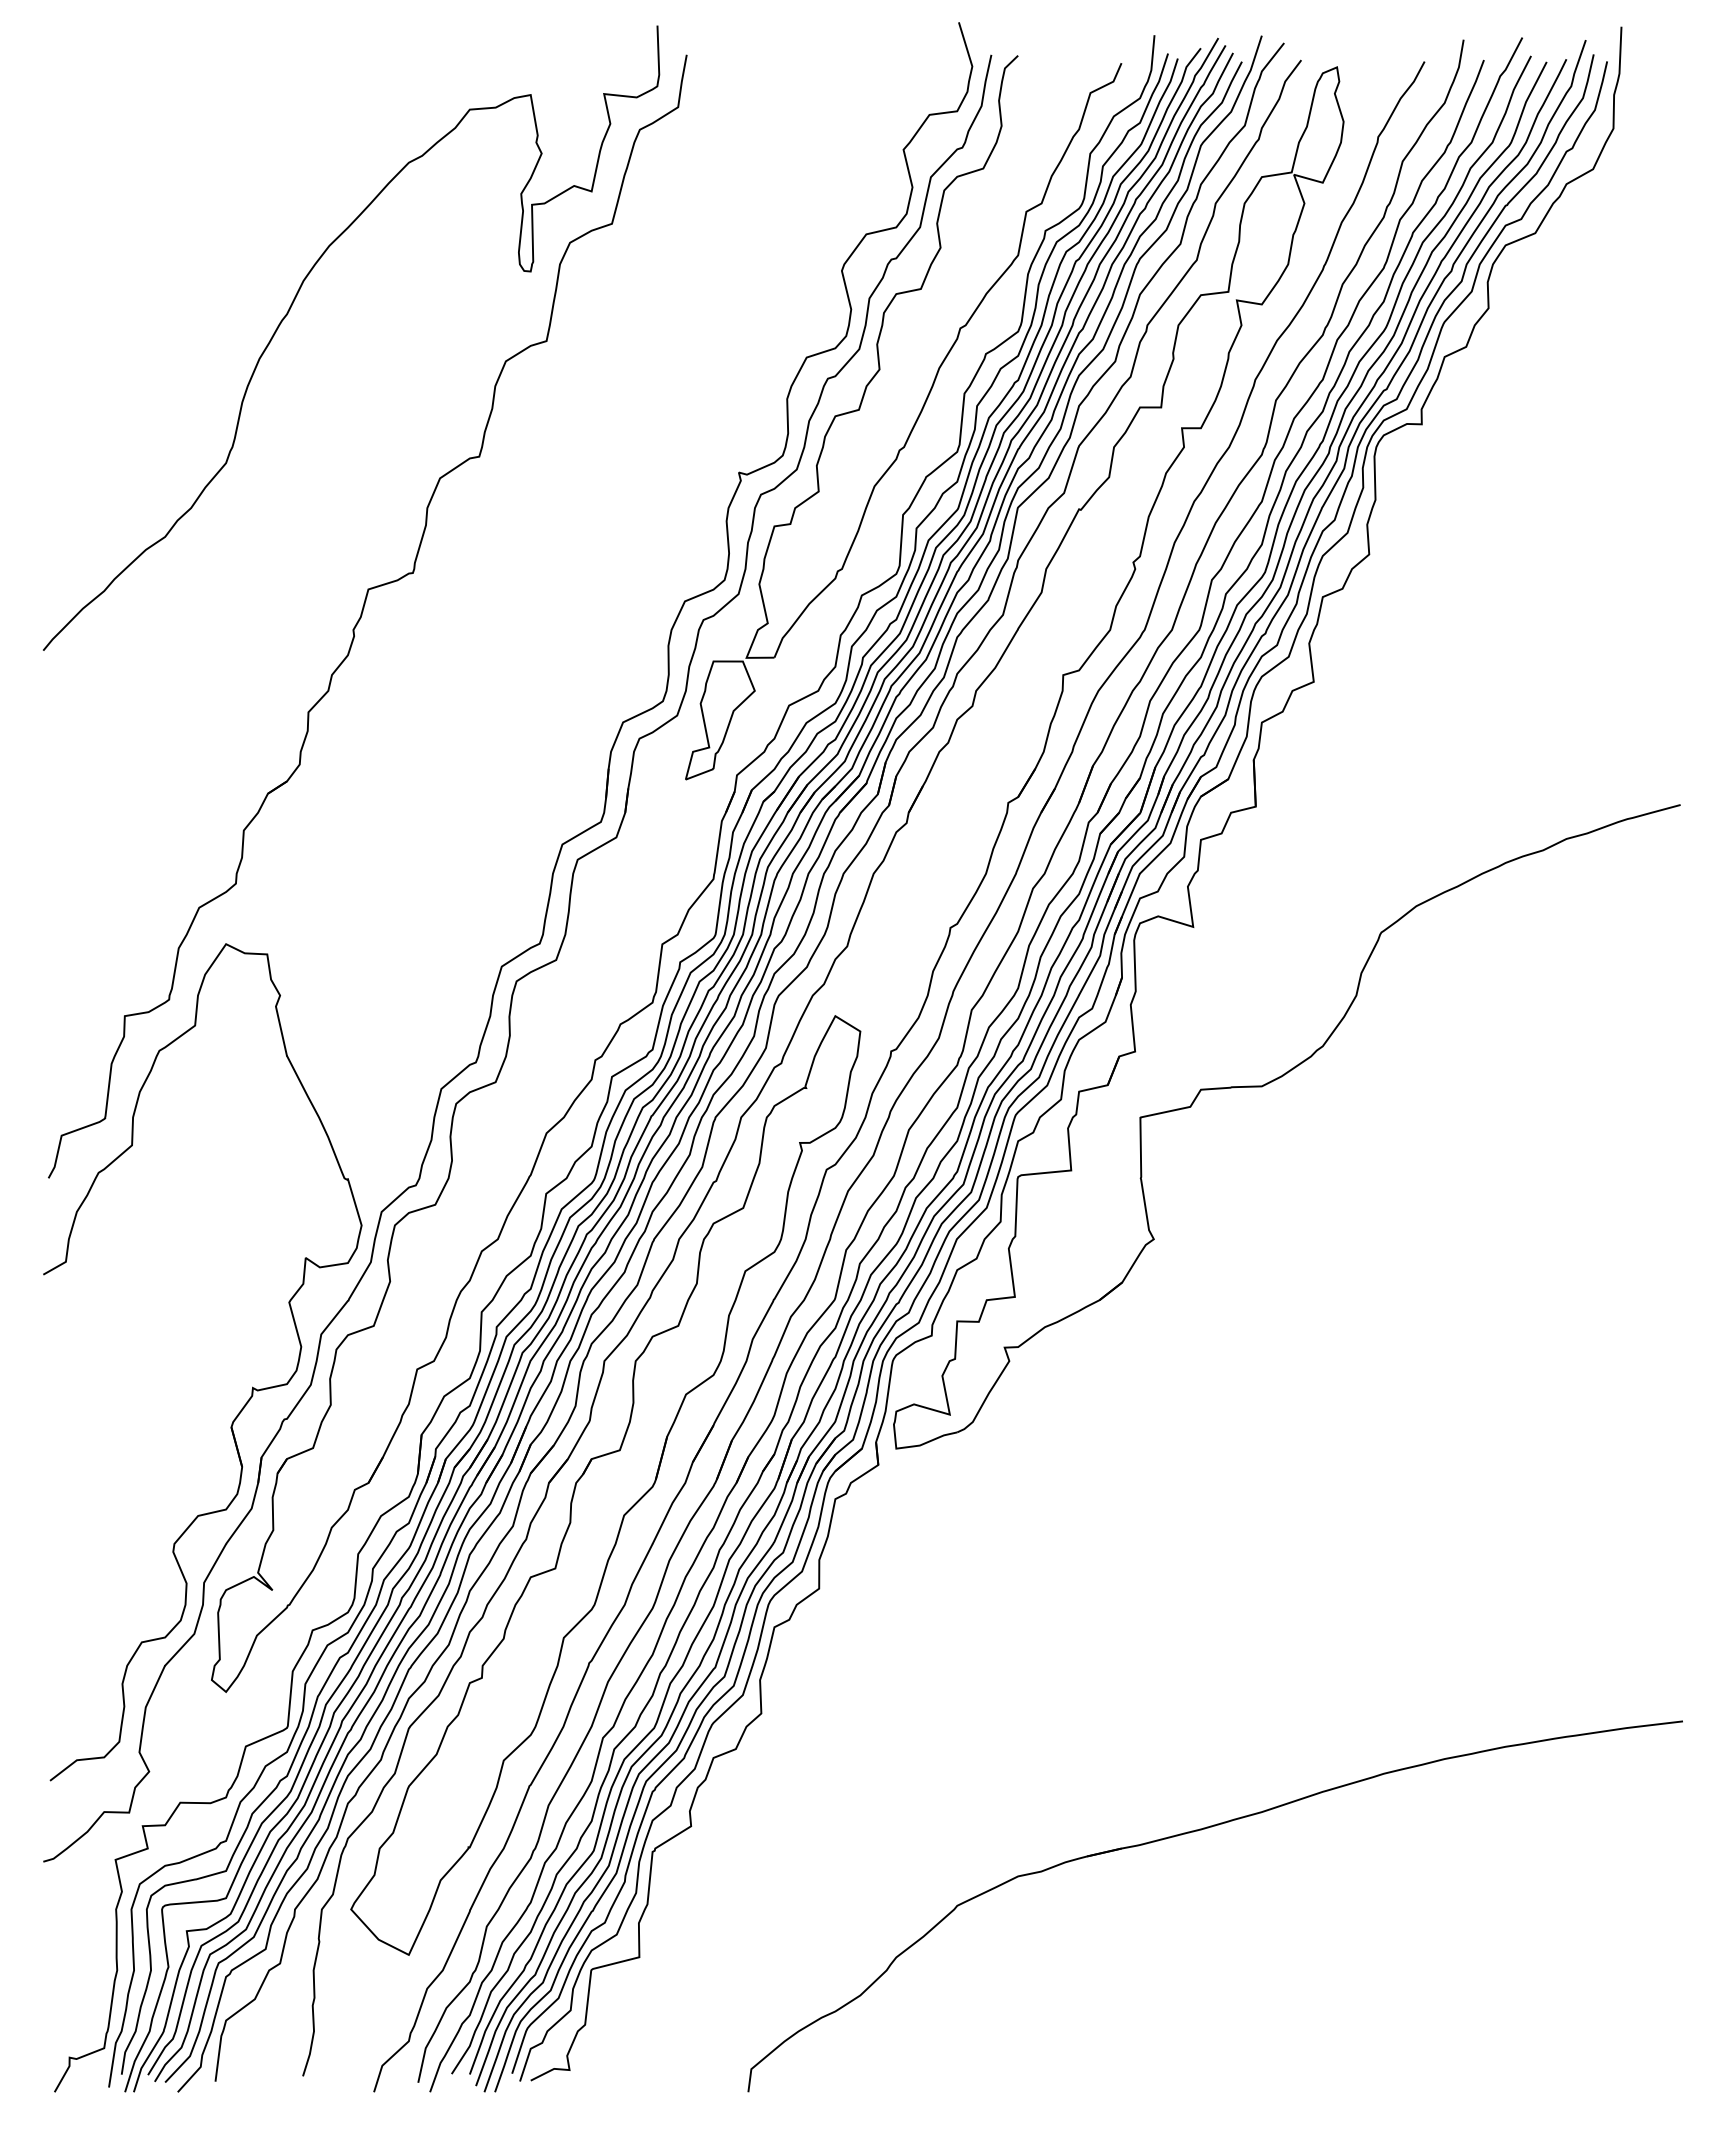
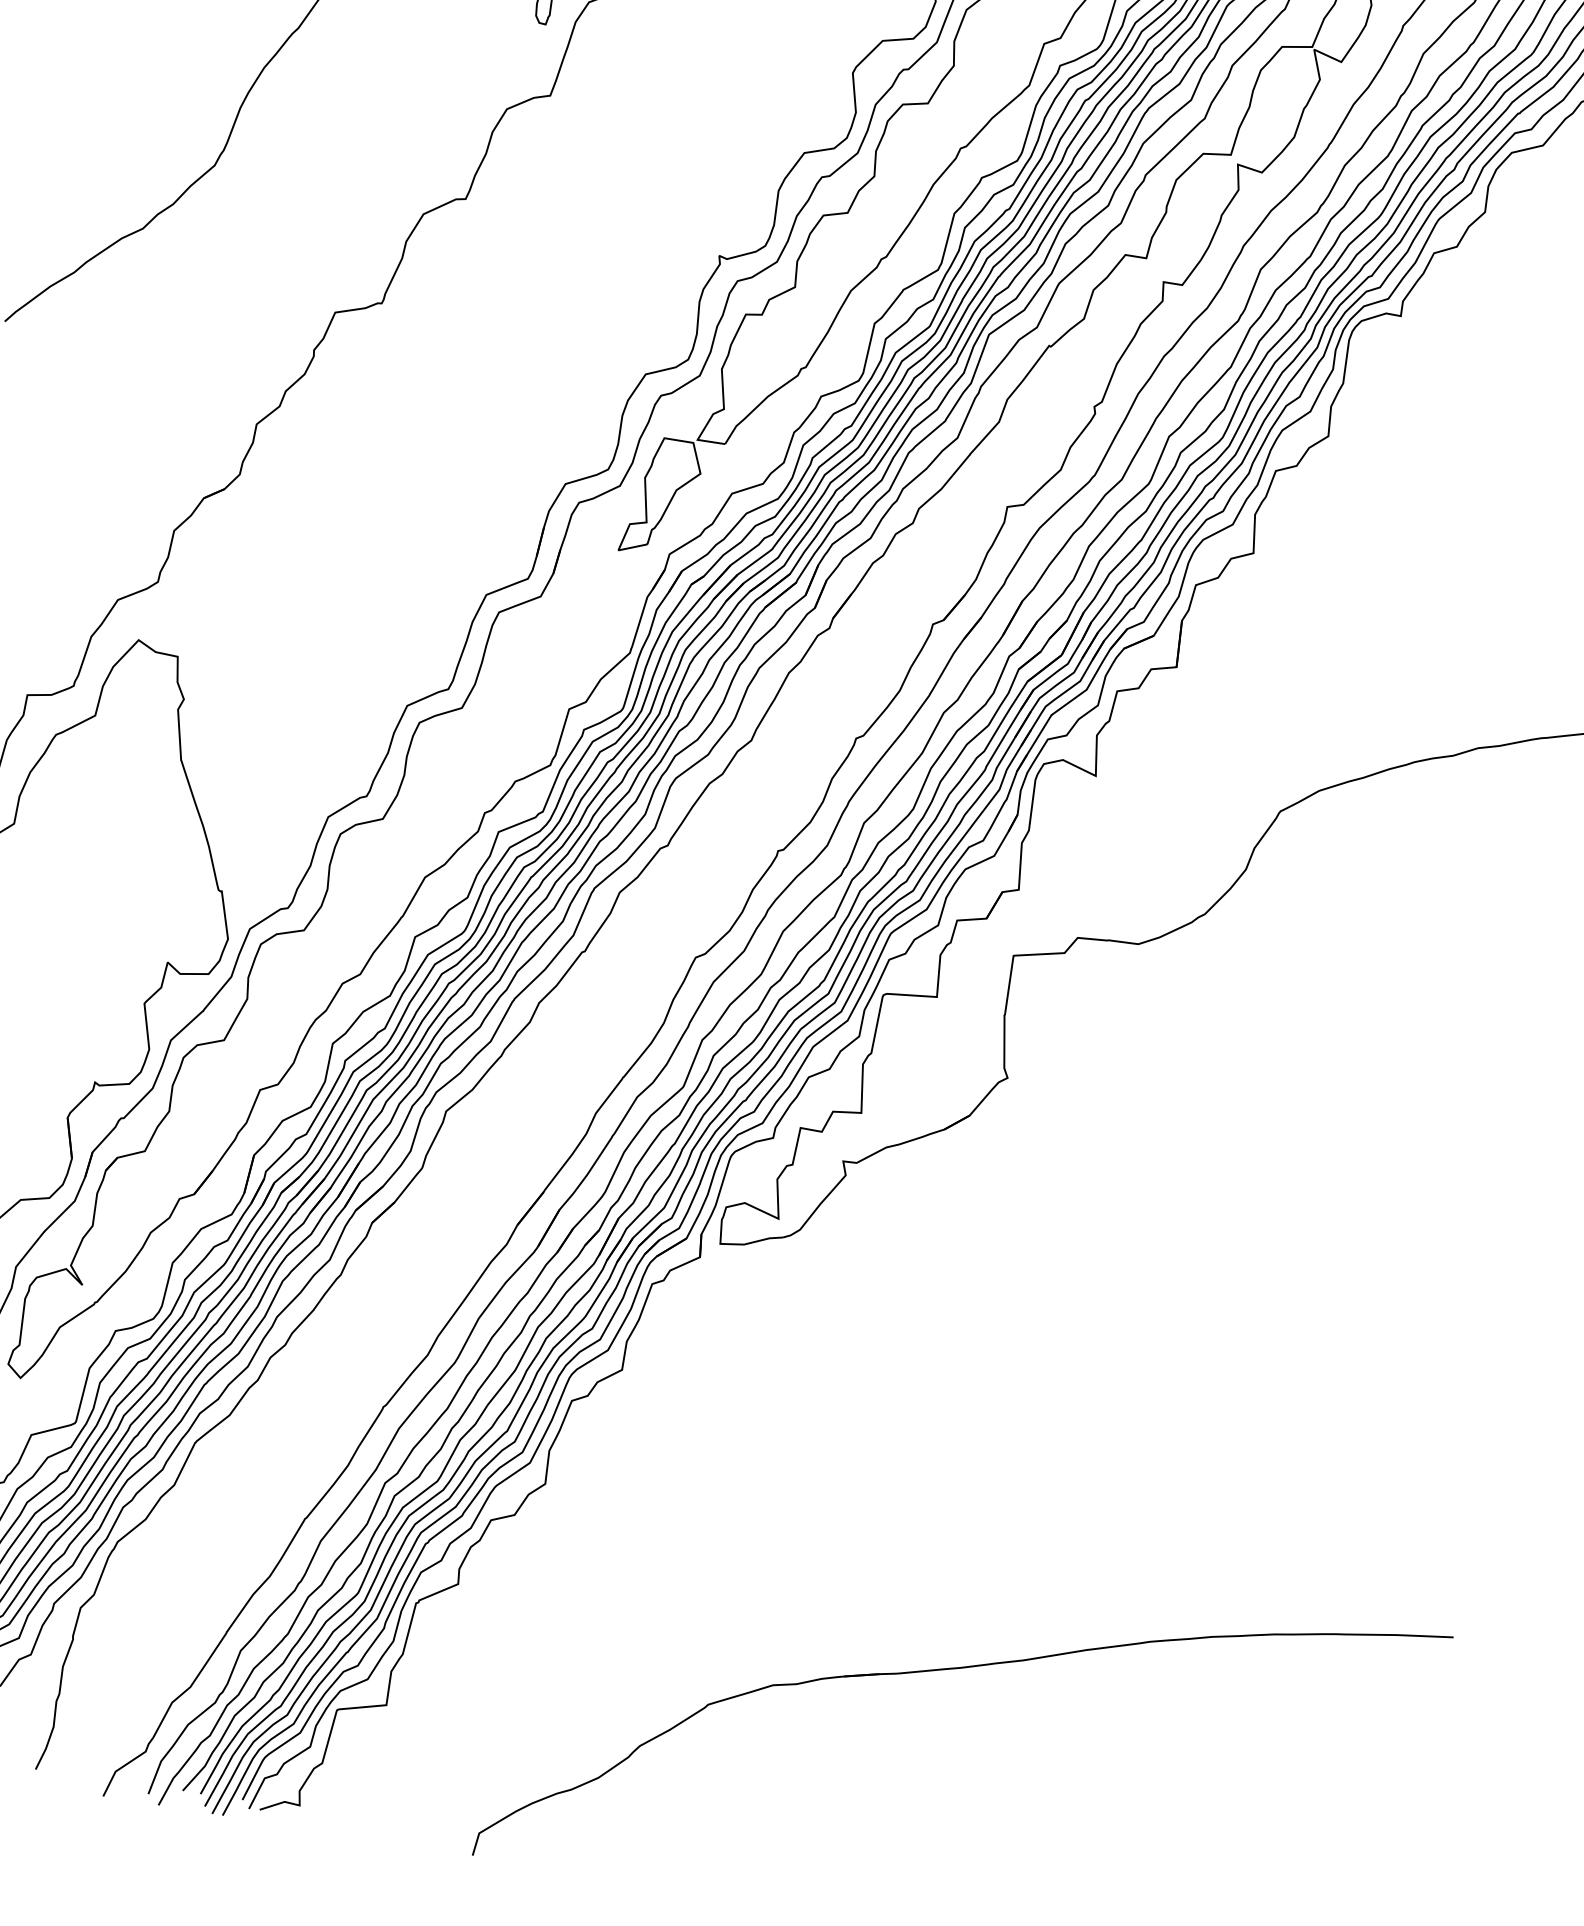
part: (605, 1485) -> (427, 1234), removed

